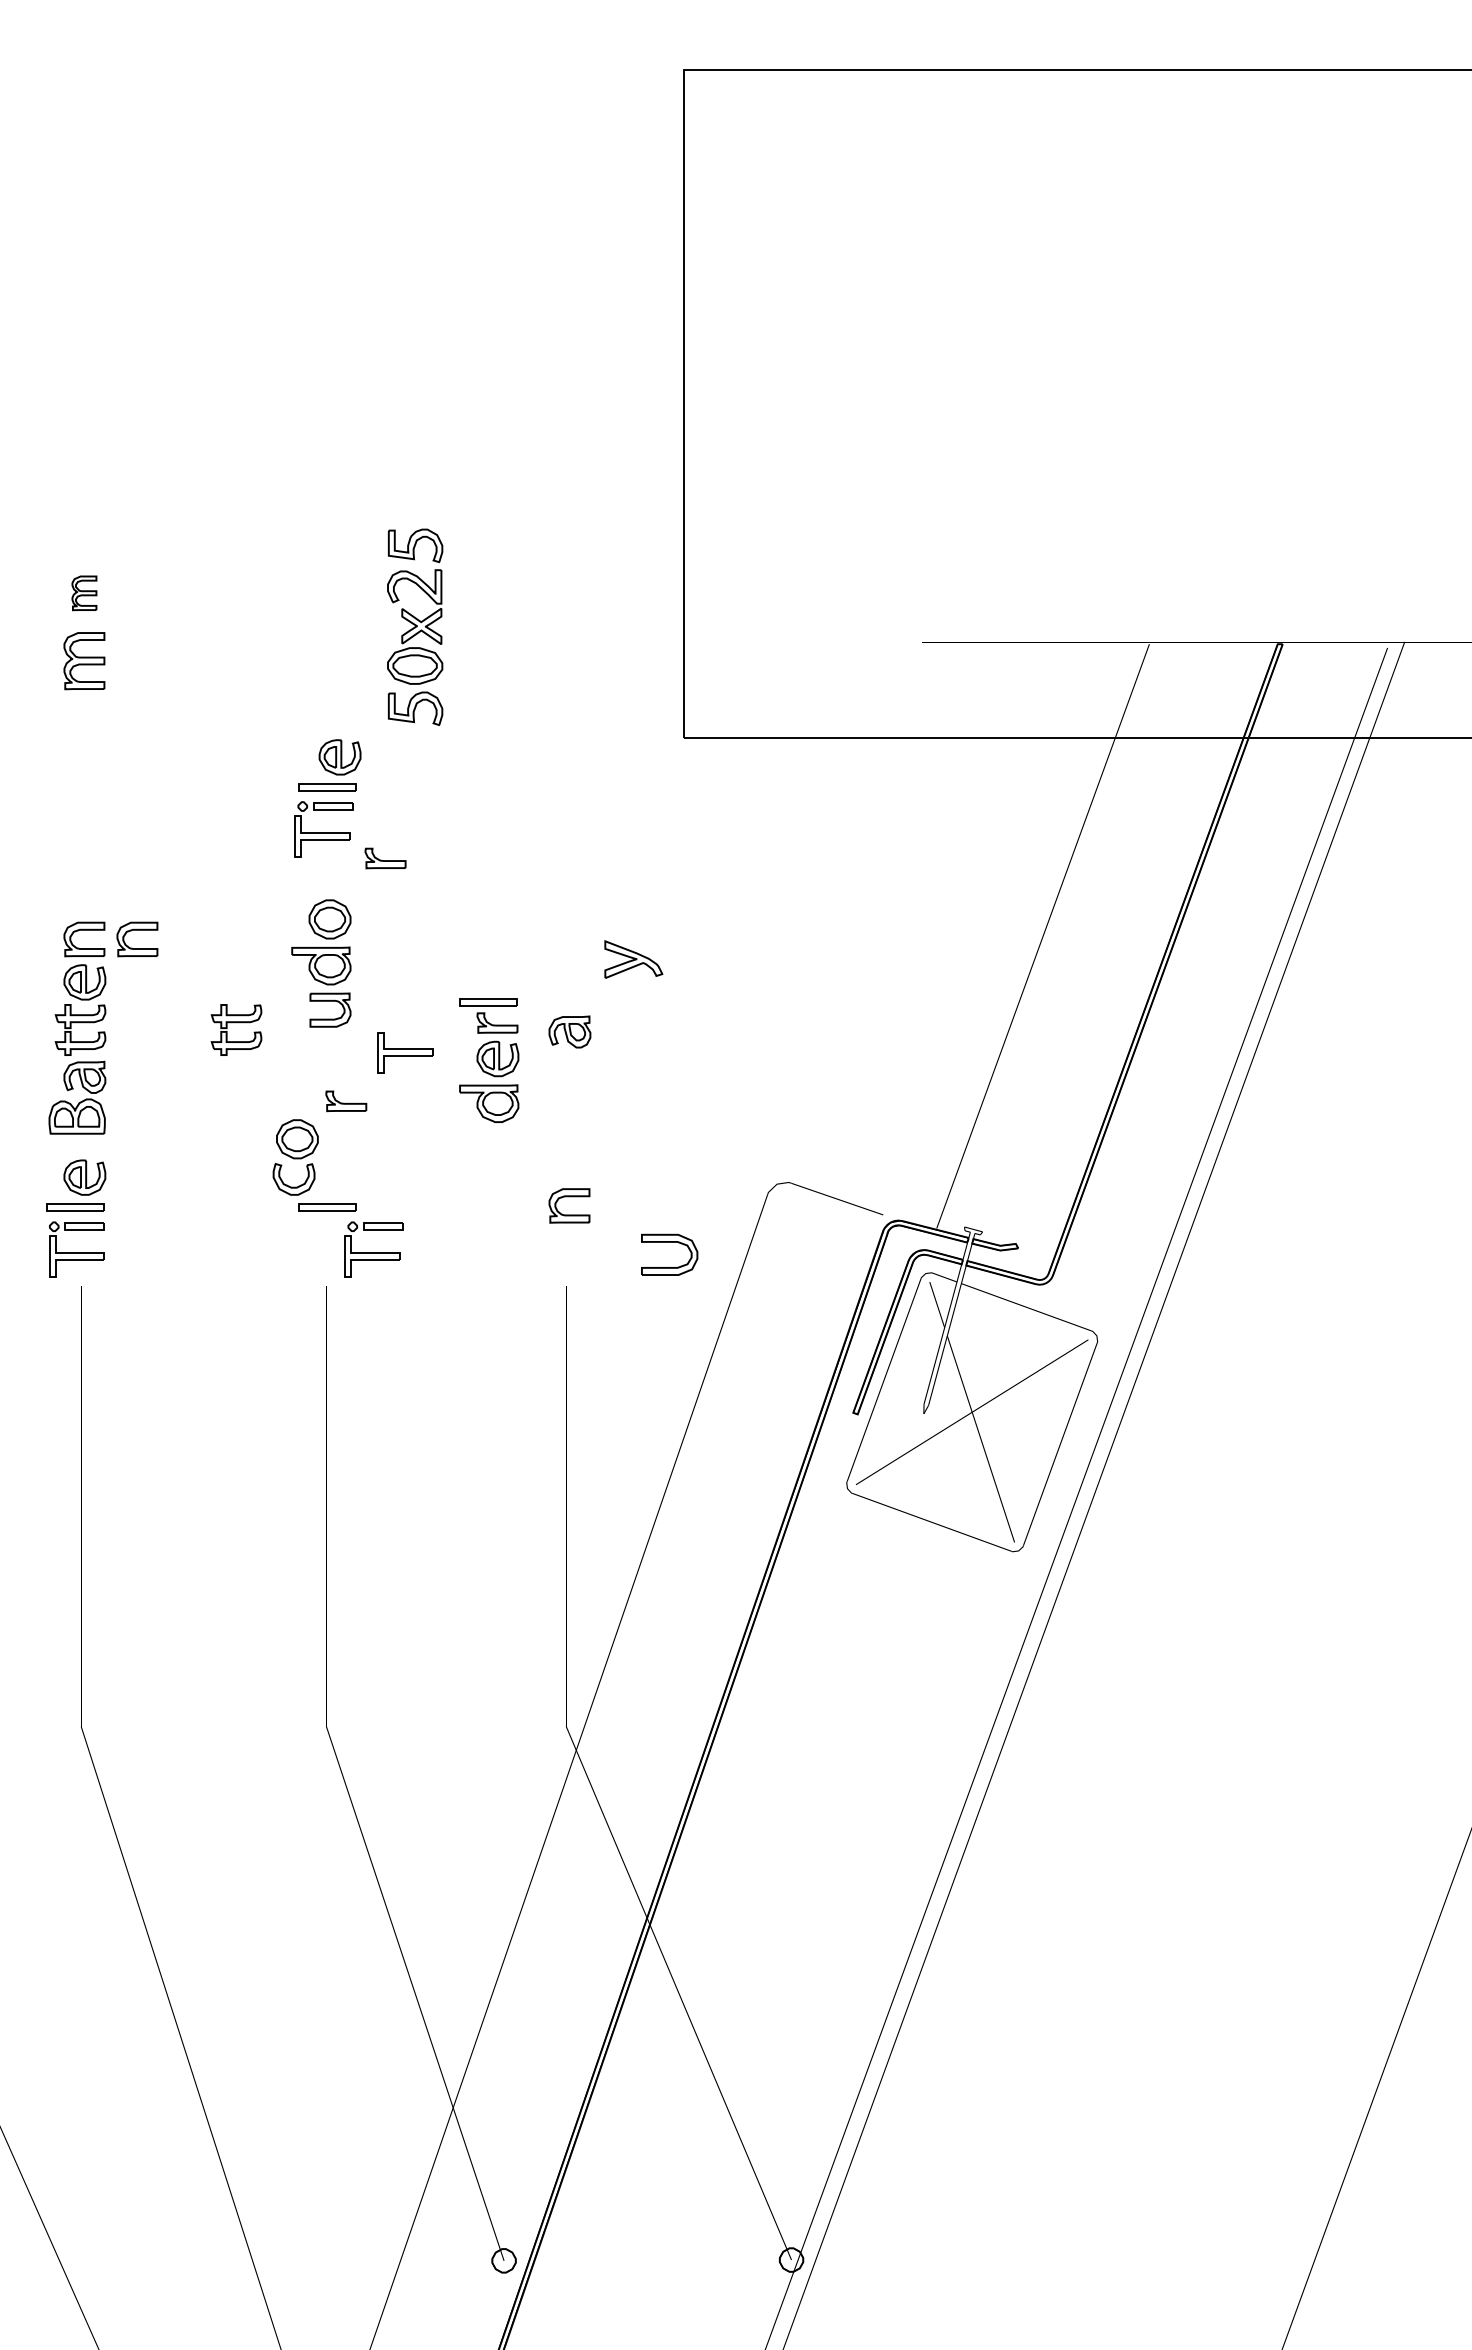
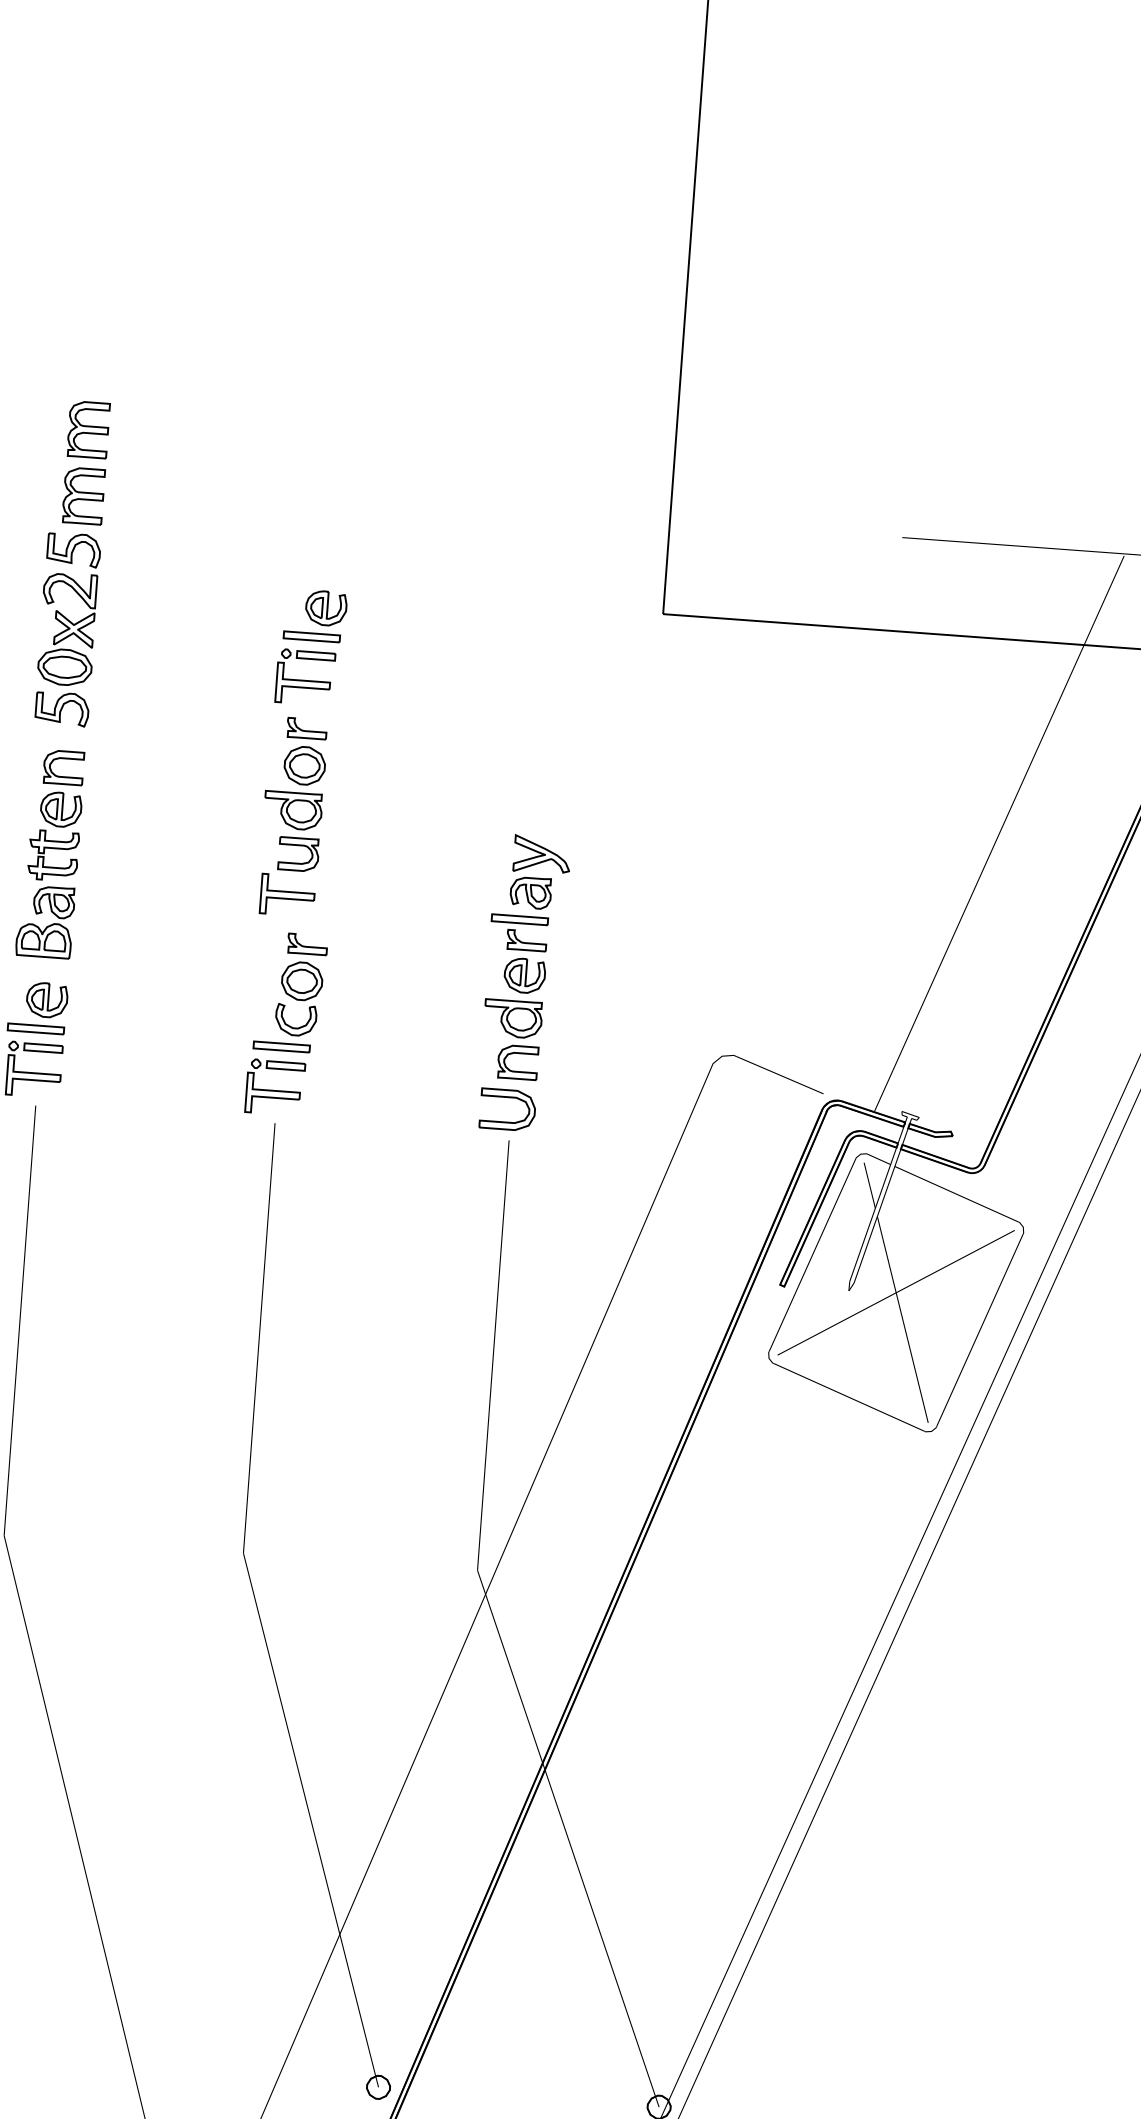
part: (84, 593) -> (88, 430), size x1.67
part: (415, 626) -> (68, 628), moved
part: (385, 858) -> (307, 728), moved
part: (137, 930) -> (116, 762), removed
part: (633, 959) -> (542, 854), moved
part: (236, 1029) -> (205, 866), removed
part: (405, 1052) -> (287, 895), moved
part: (489, 1060) -> (516, 976), moved
part: (295, 1157) -> (298, 998), moved
part: (669, 1242) -> (508, 1097), moved
part: (373, 1249) -> (274, 1087), moved

